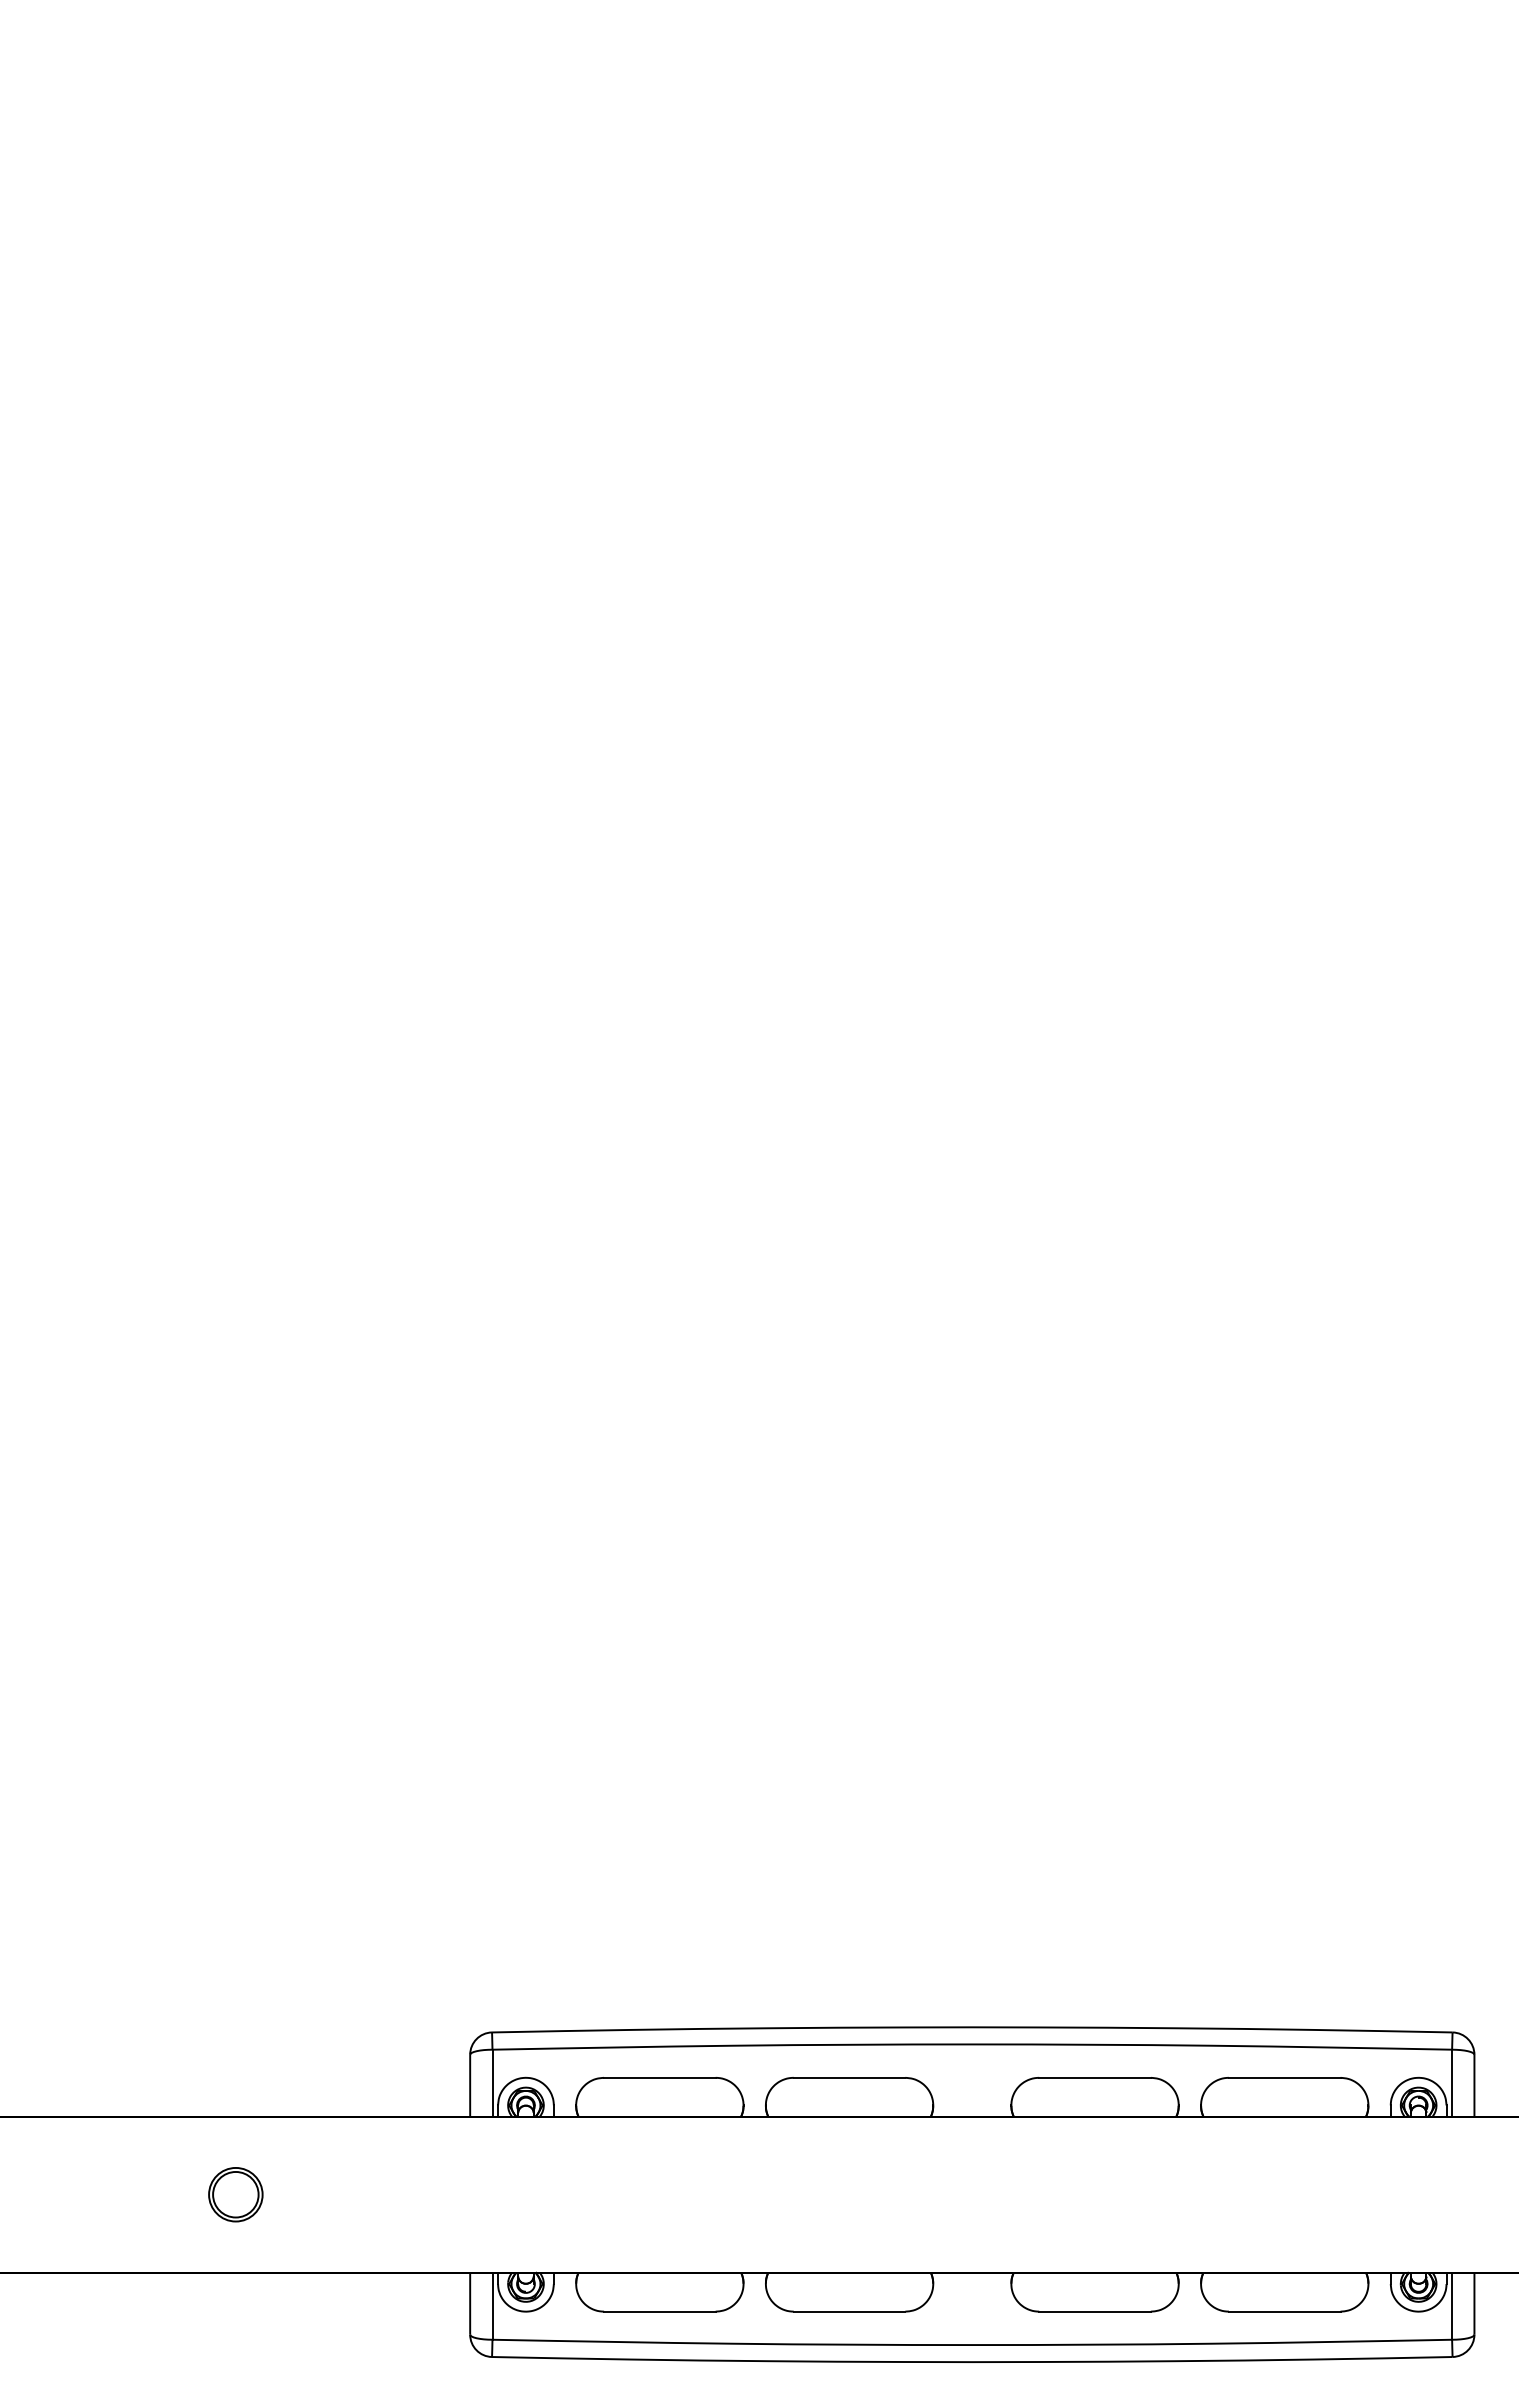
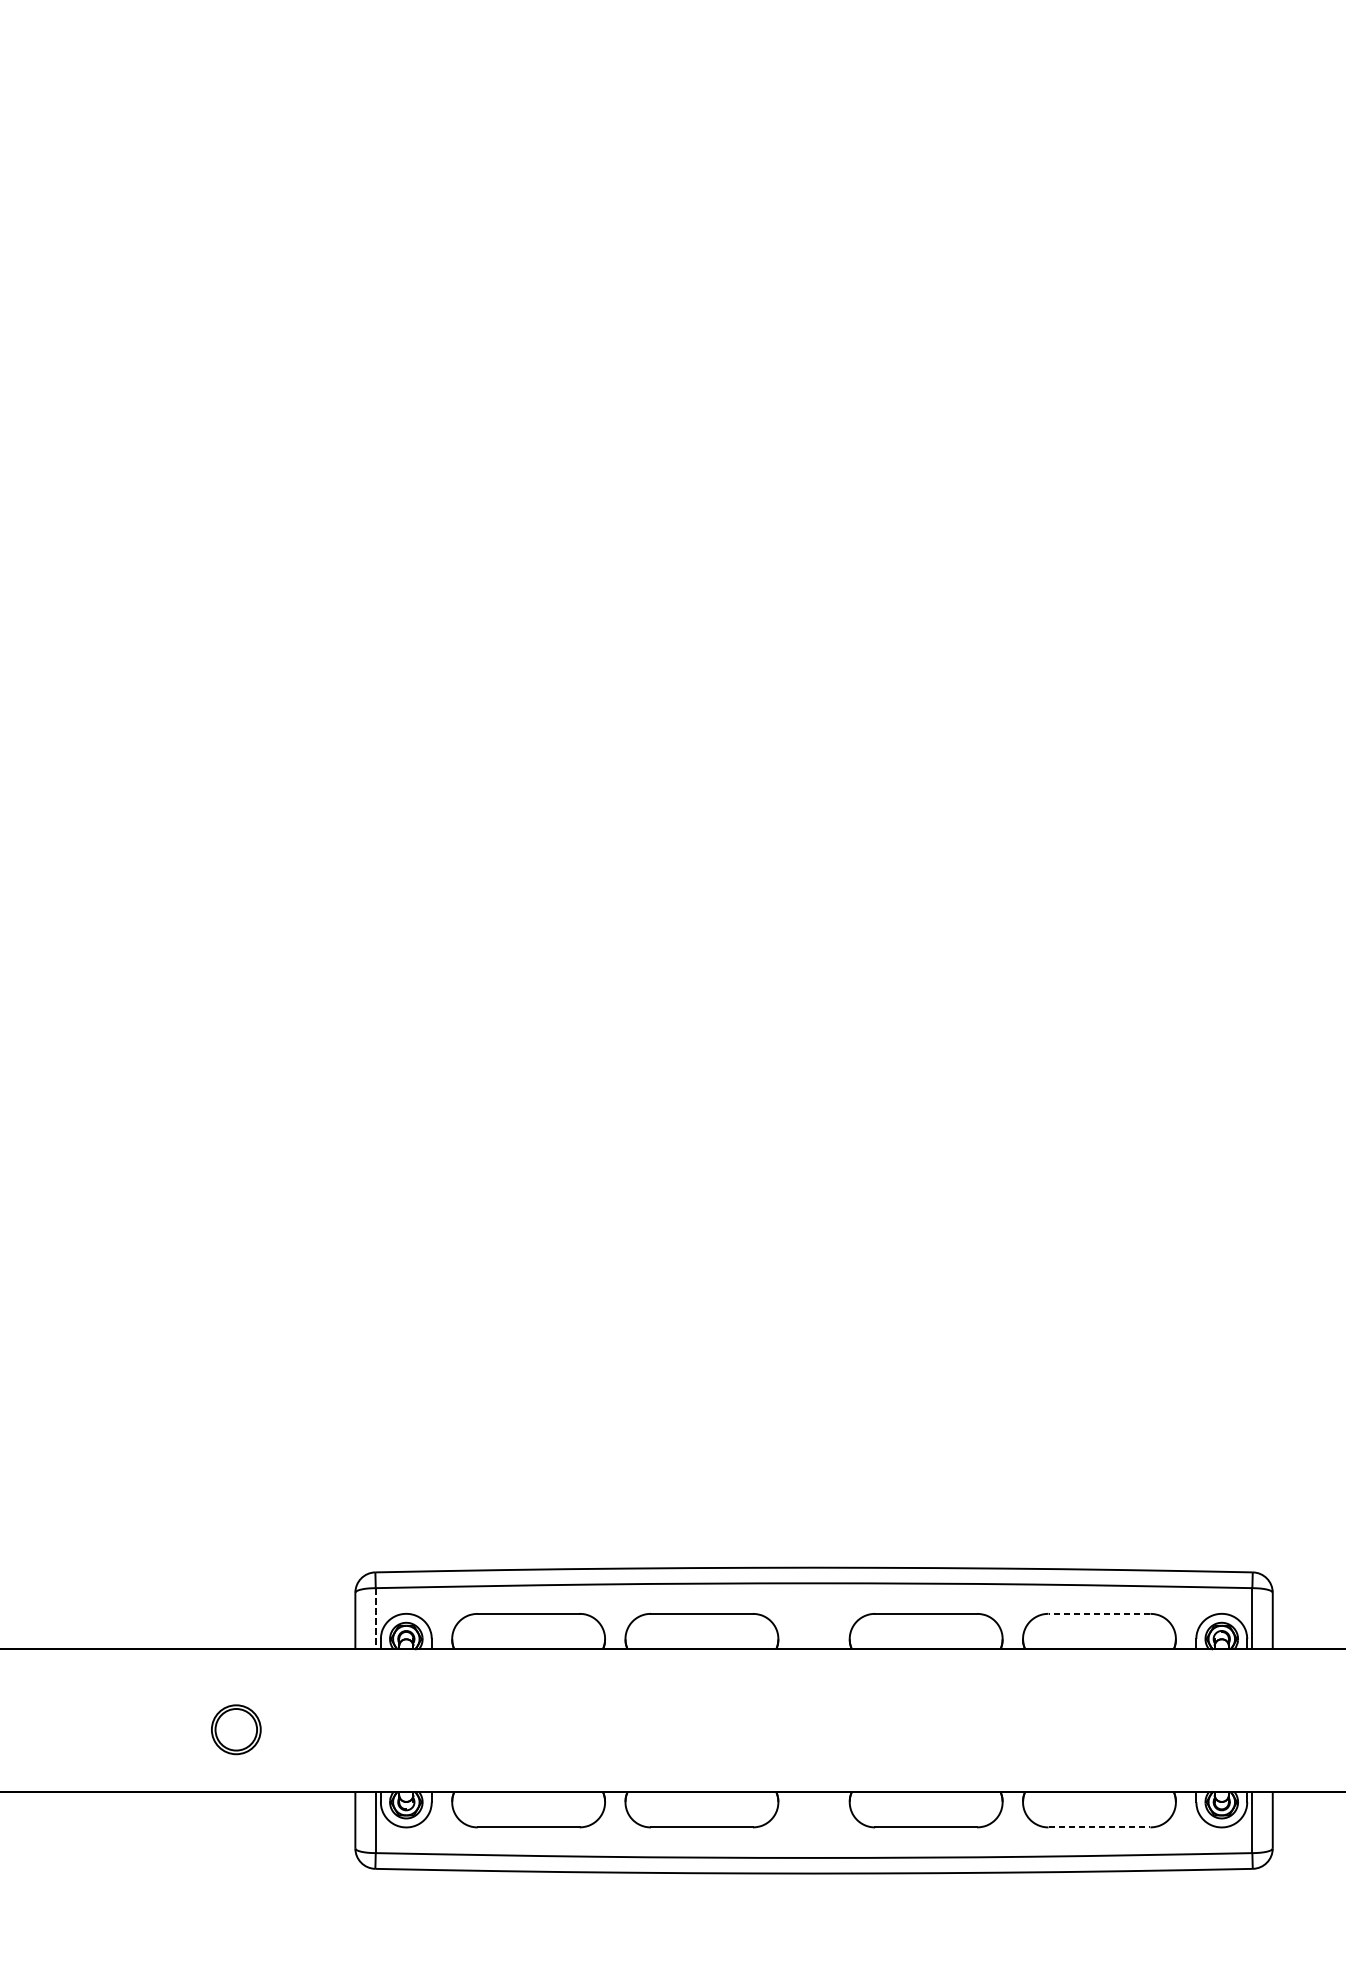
line: (1284, 2077) -> (1099, 1613), solid -> dashed
line: (492, 2083) -> (375, 1619), solid -> dashed
part: (235, 2194) -> (235, 1729), moved
line: (1284, 2311) -> (1099, 1827), solid -> dashed

